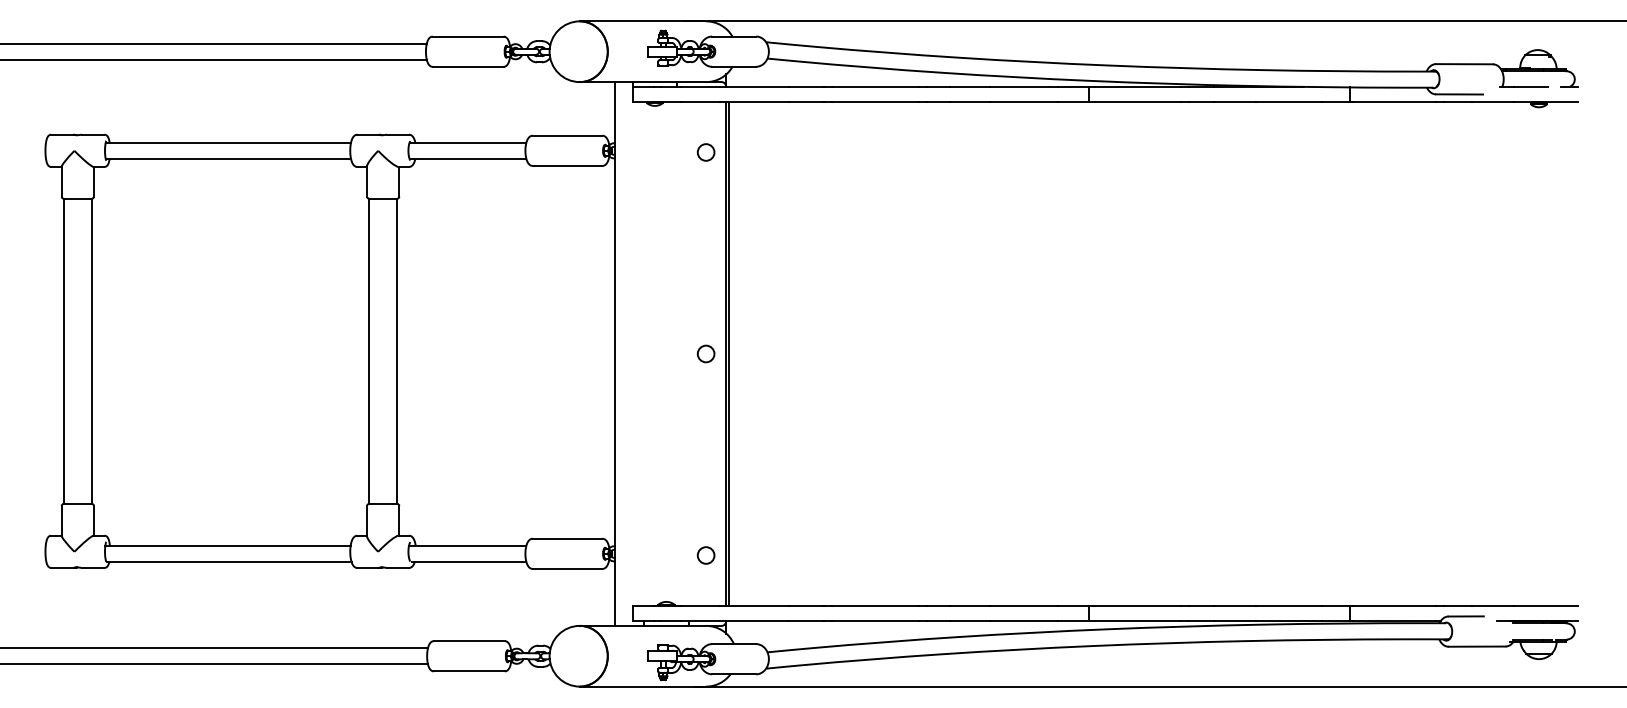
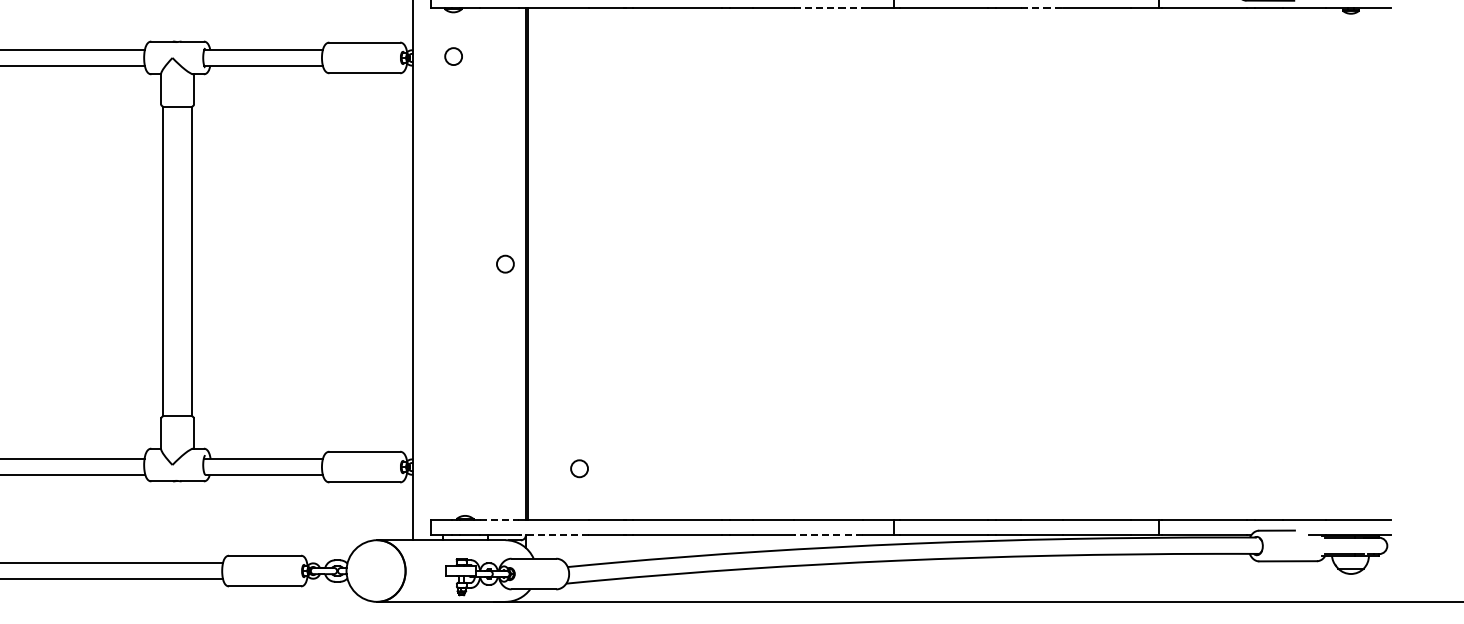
line: (1024, 102) -> (828, 8), solid -> dashed
line: (1234, 102) -> (1041, 8), solid -> dashed
circle: (705, 152) -> (453, 56), moved
circle: (705, 555) -> (578, 468), moved
line: (700, 605) -> (499, 519), solid -> dashed
line: (754, 620) -> (554, 534), solid -> dashed
line: (1024, 620) -> (828, 534), solid -> dashed

